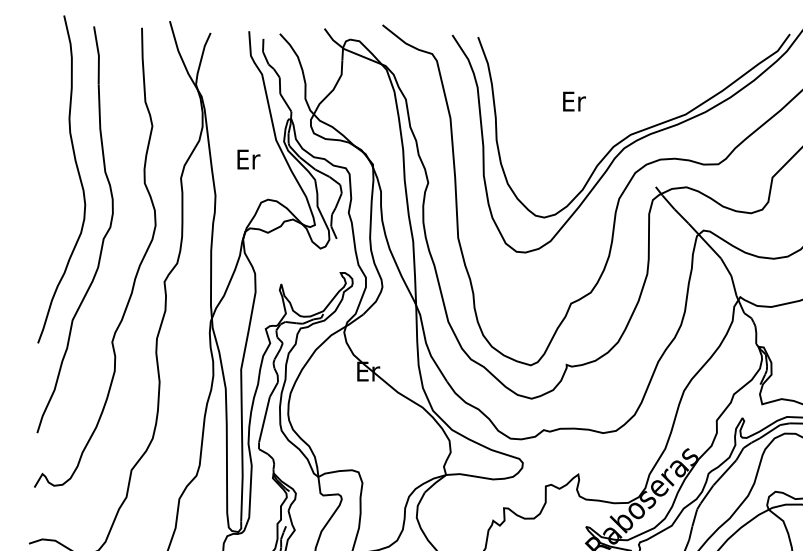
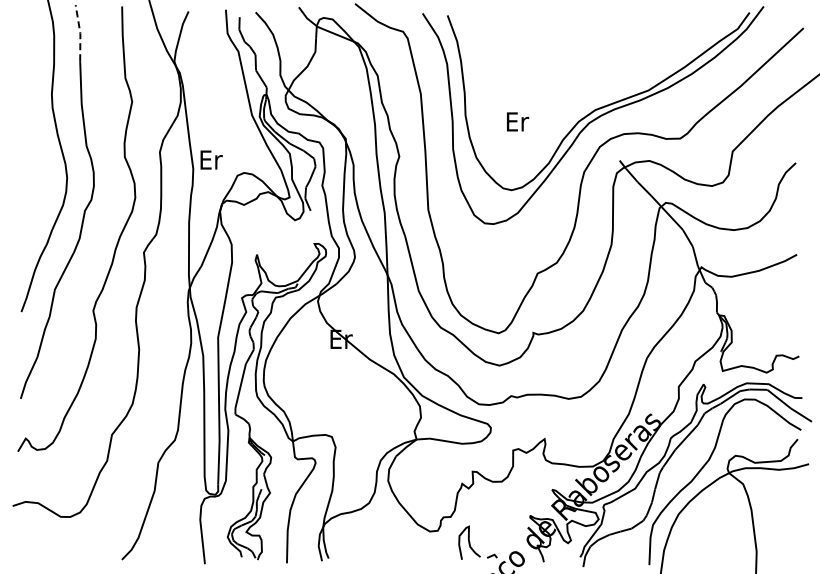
line: (99, 55) -> (80, 33), solid -> dashed
text: (575, 101) -> (518, 121), moved
text: (248, 159) -> (211, 159), moved

